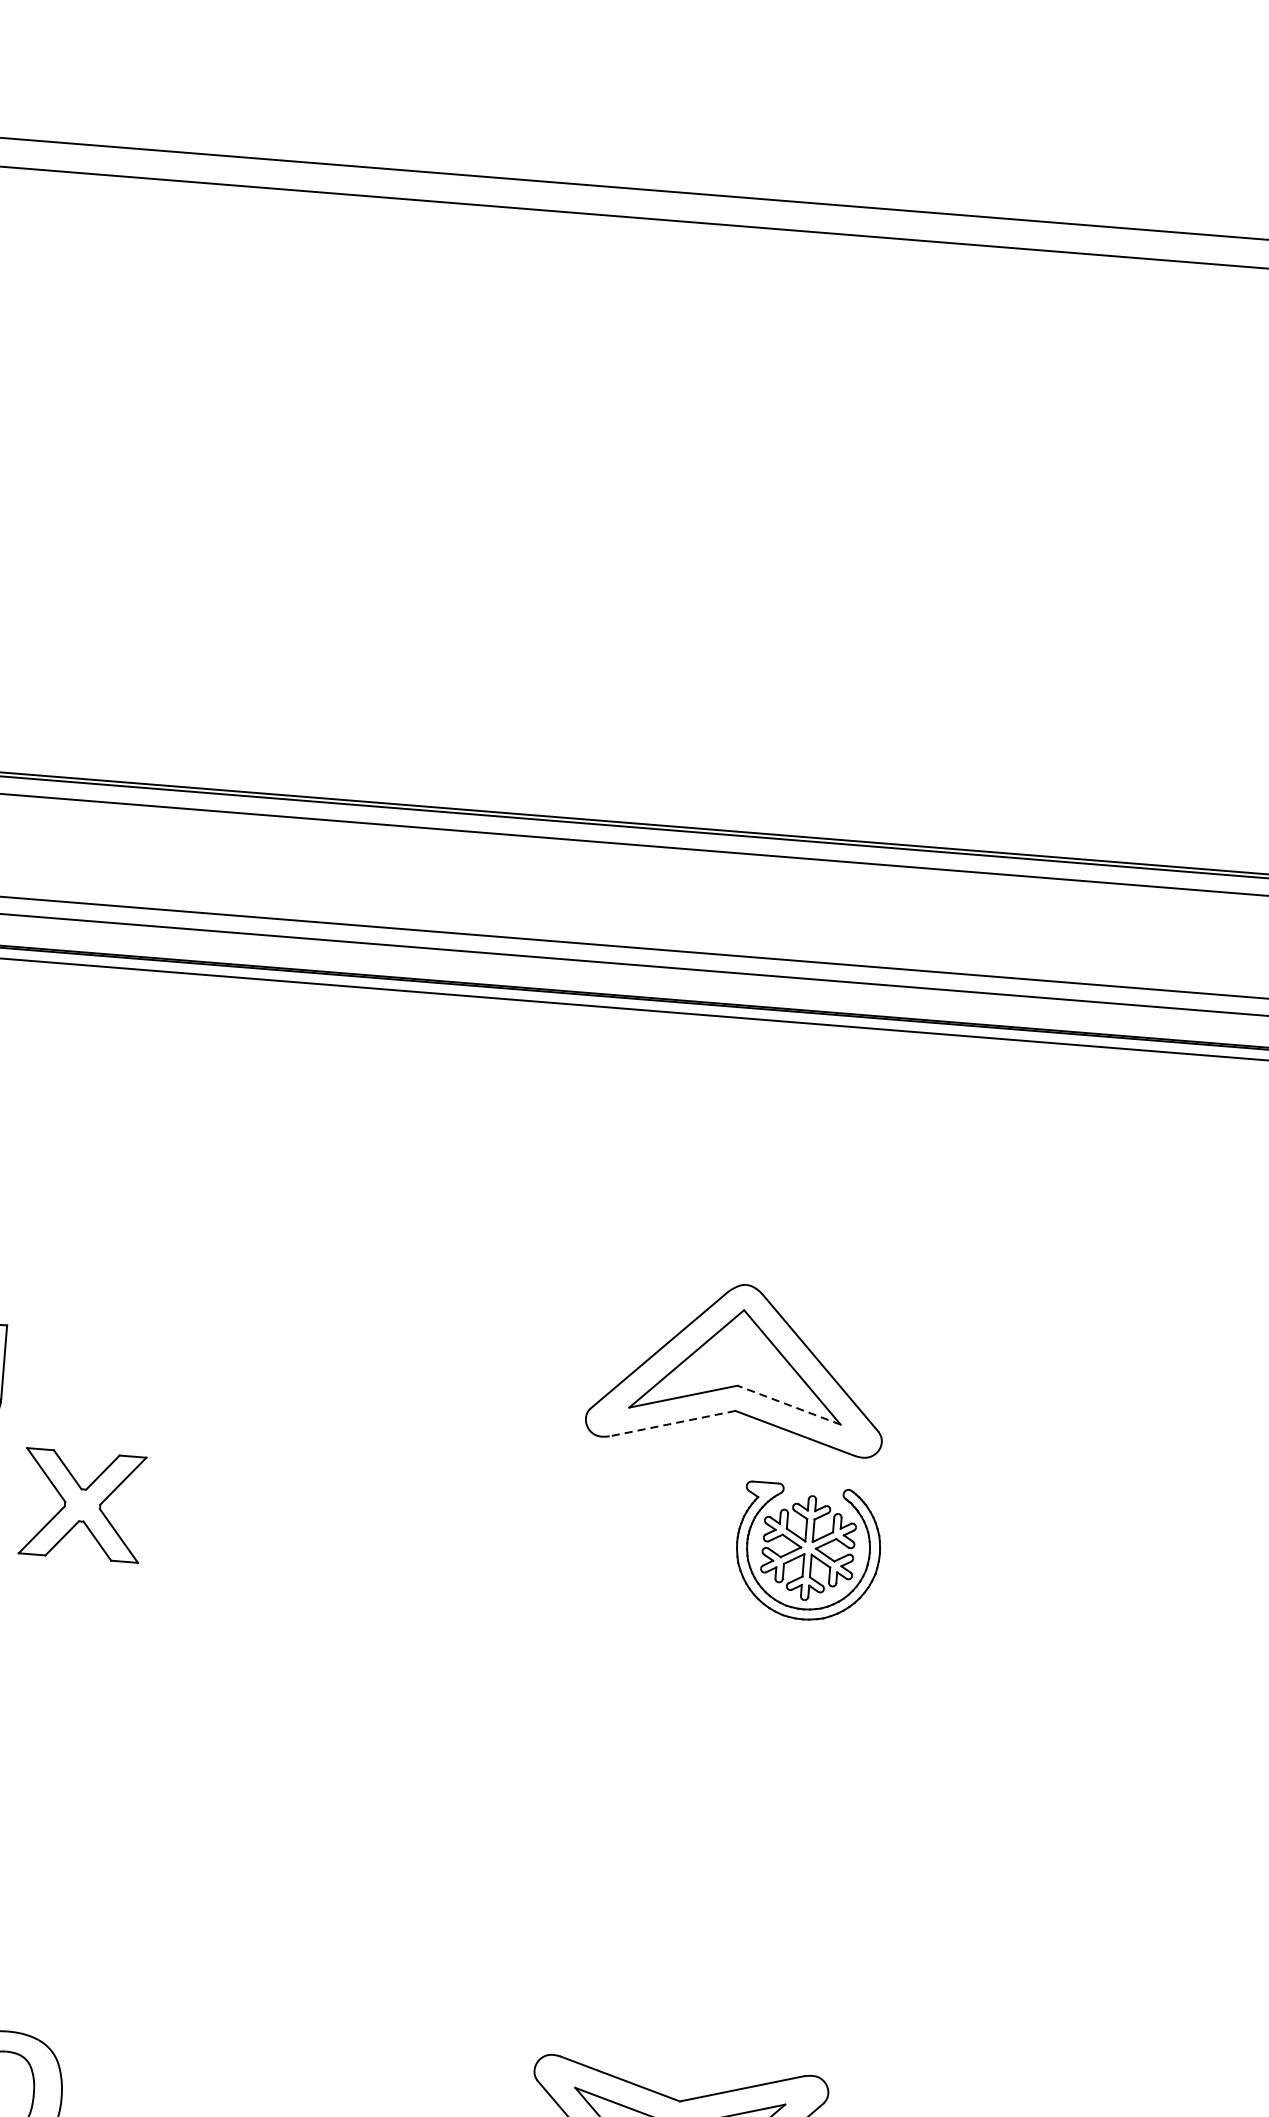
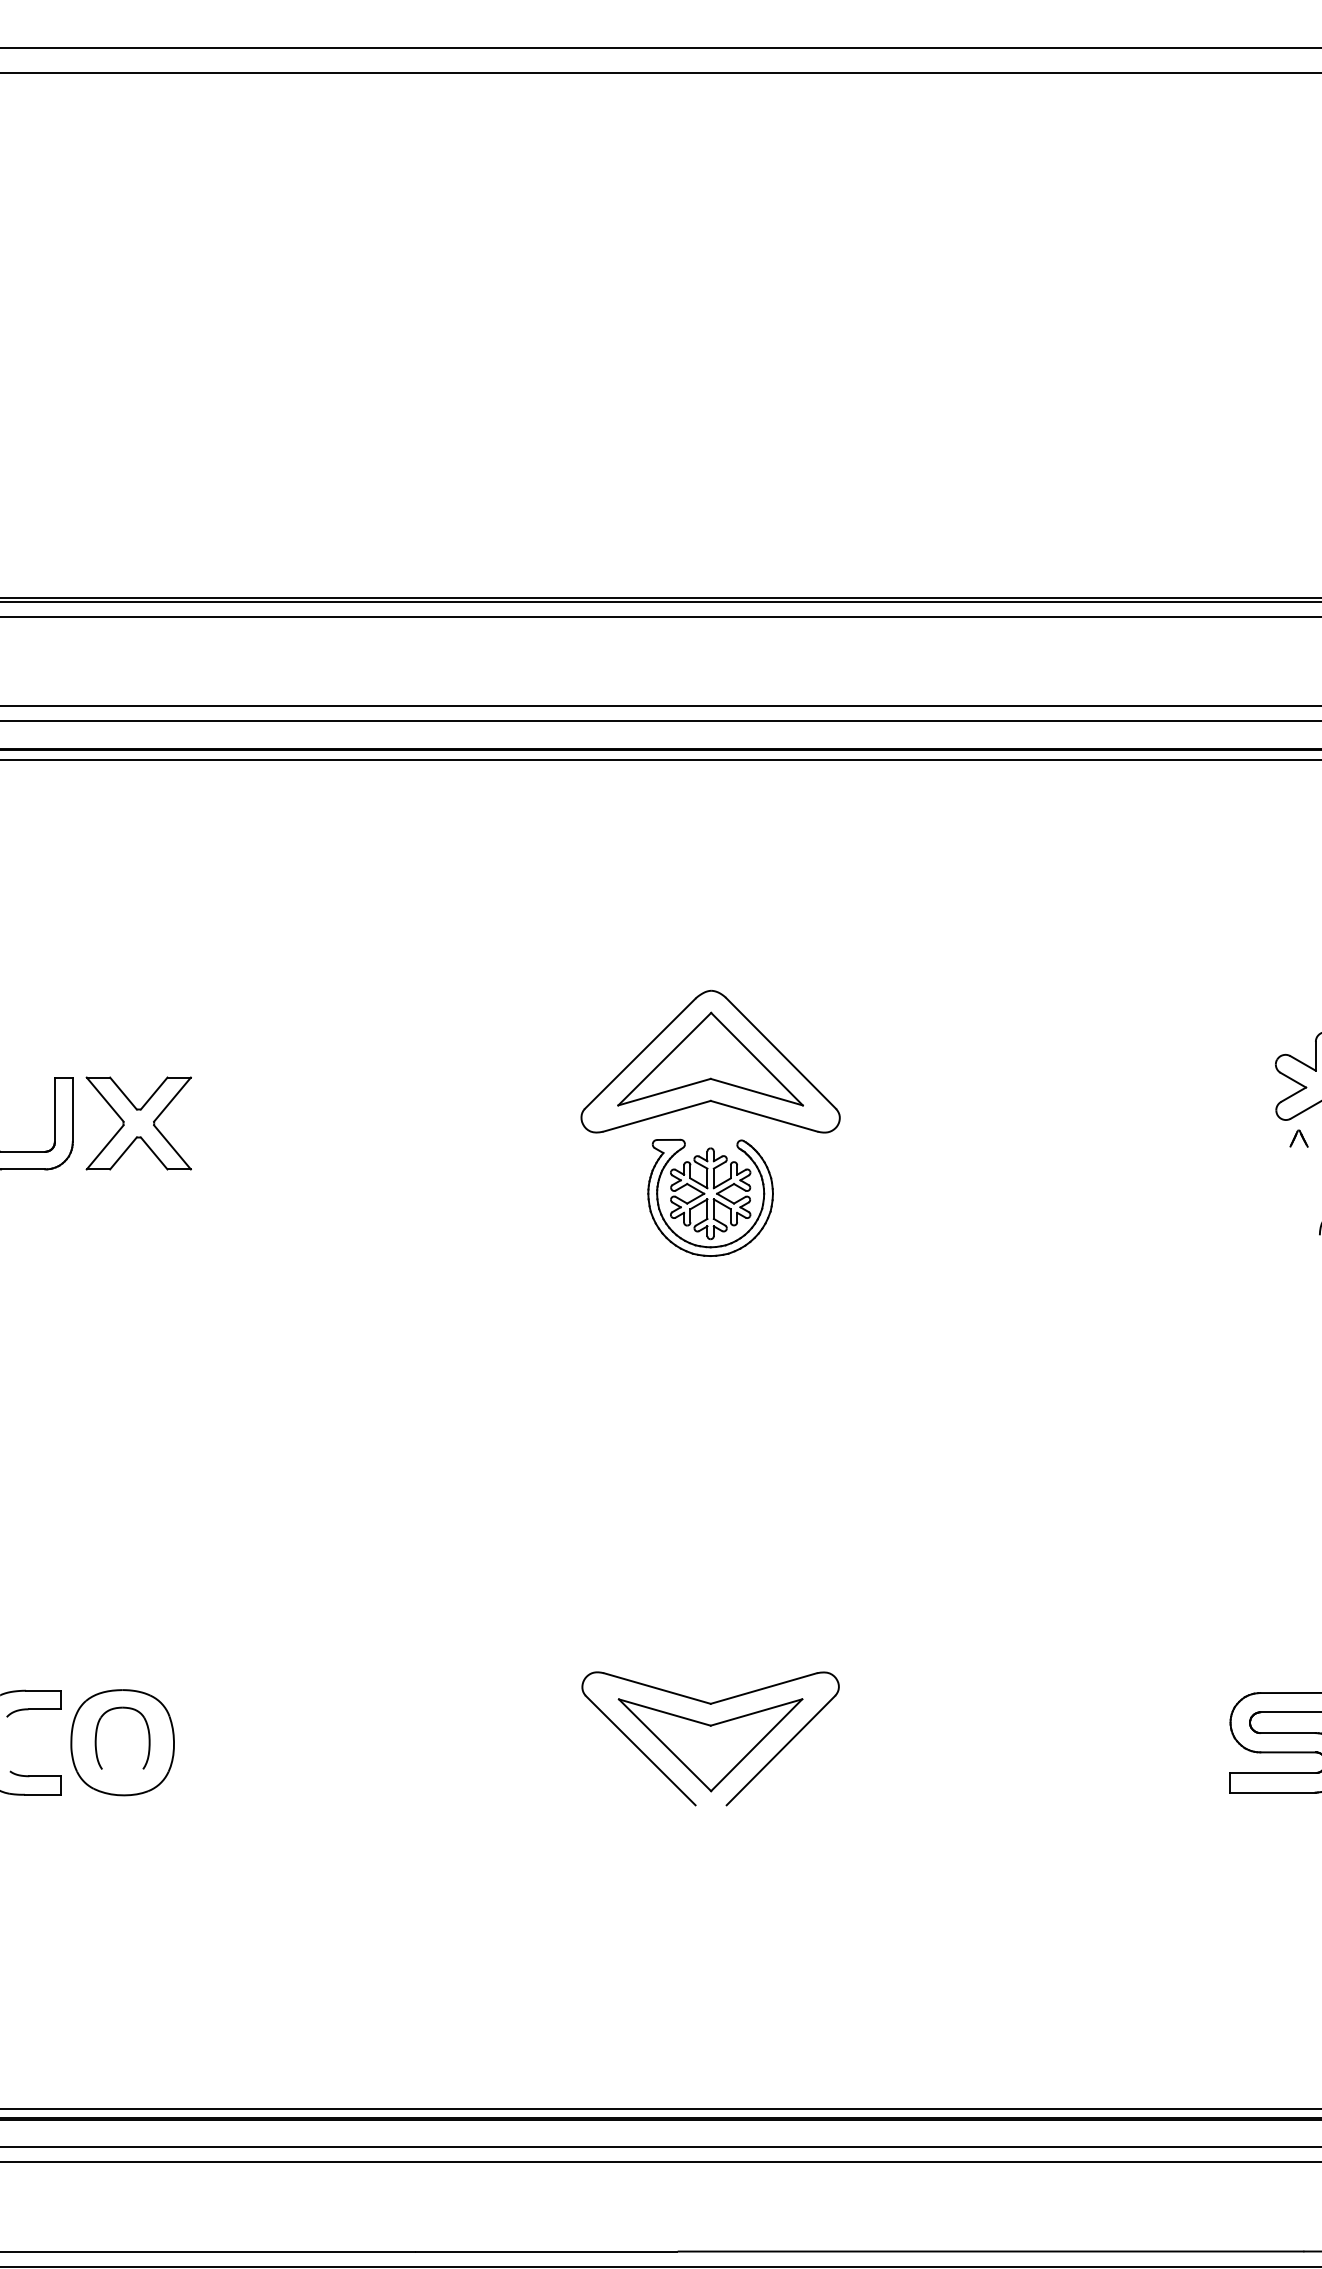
line: (788, 1405) -> (756, 1092), dashed -> solid
line: (673, 1423) -> (657, 1116), dashed -> solid
part: (82, 1505) -> (138, 1123), moved
part: (808, 1552) -> (710, 1197), moved

